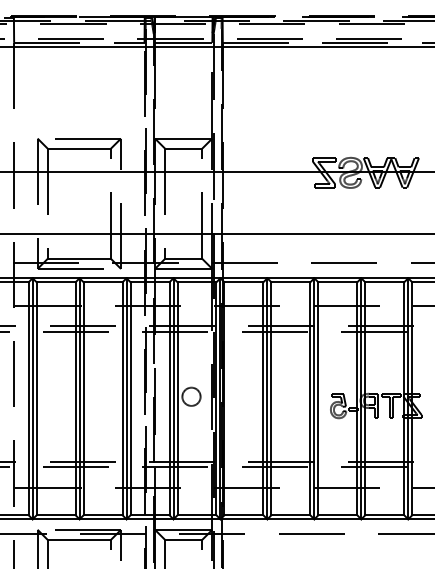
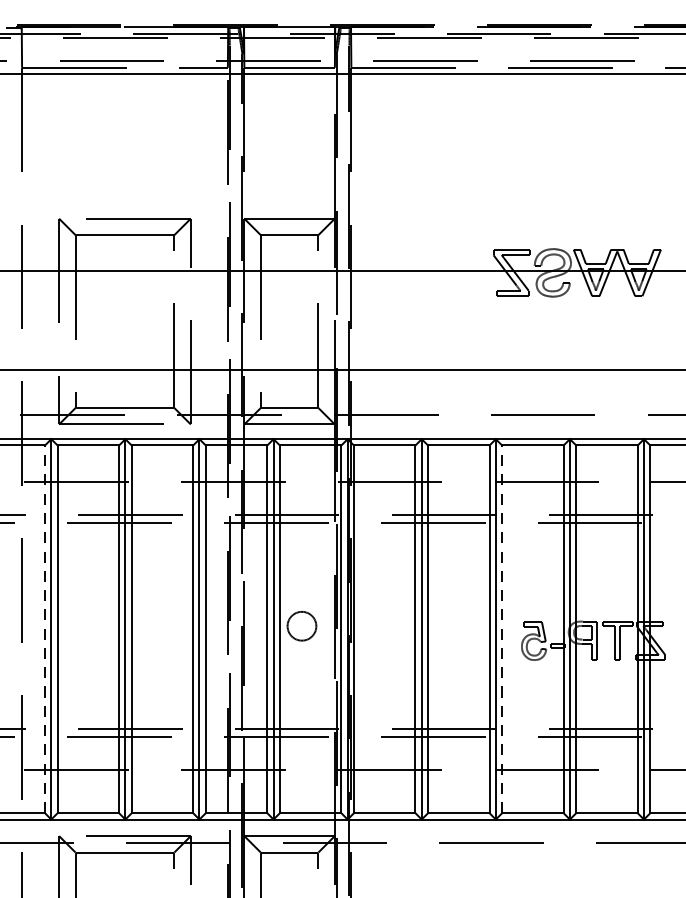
line: (28, 398) -> (44, 628), solid -> dashed
line: (318, 398) -> (502, 628), solid -> dashed

